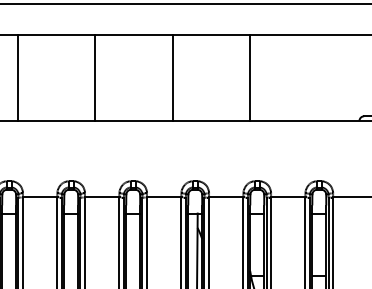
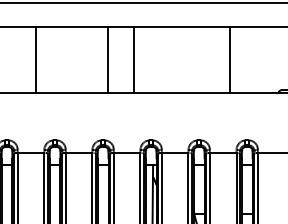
line: (17, 78) -> (35, 60), moved
line: (94, 78) -> (107, 60), moved
line: (249, 78) -> (229, 60), moved

